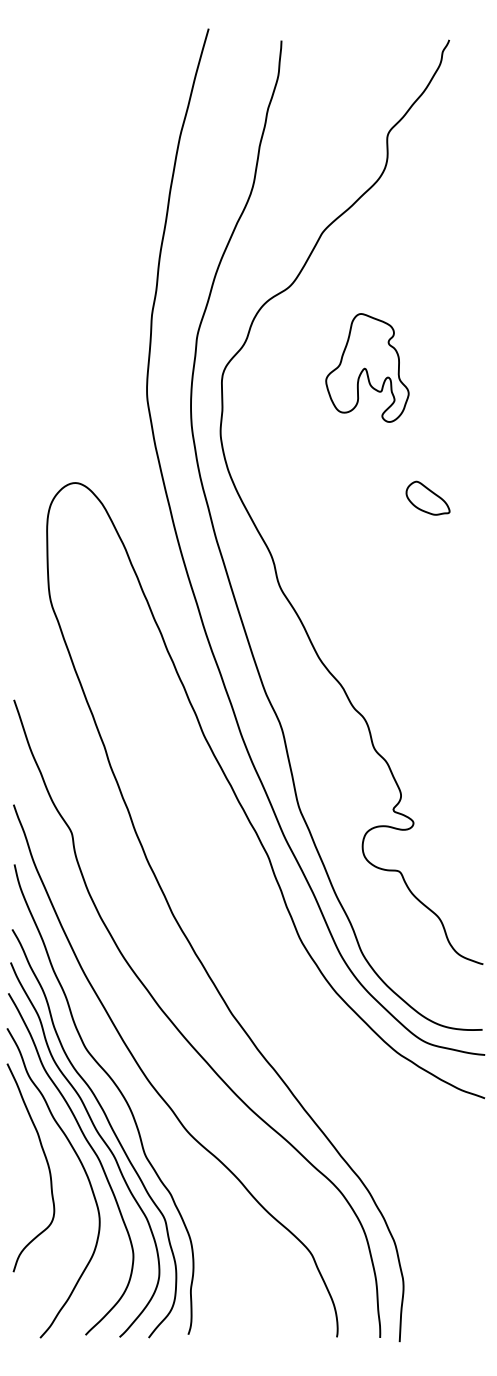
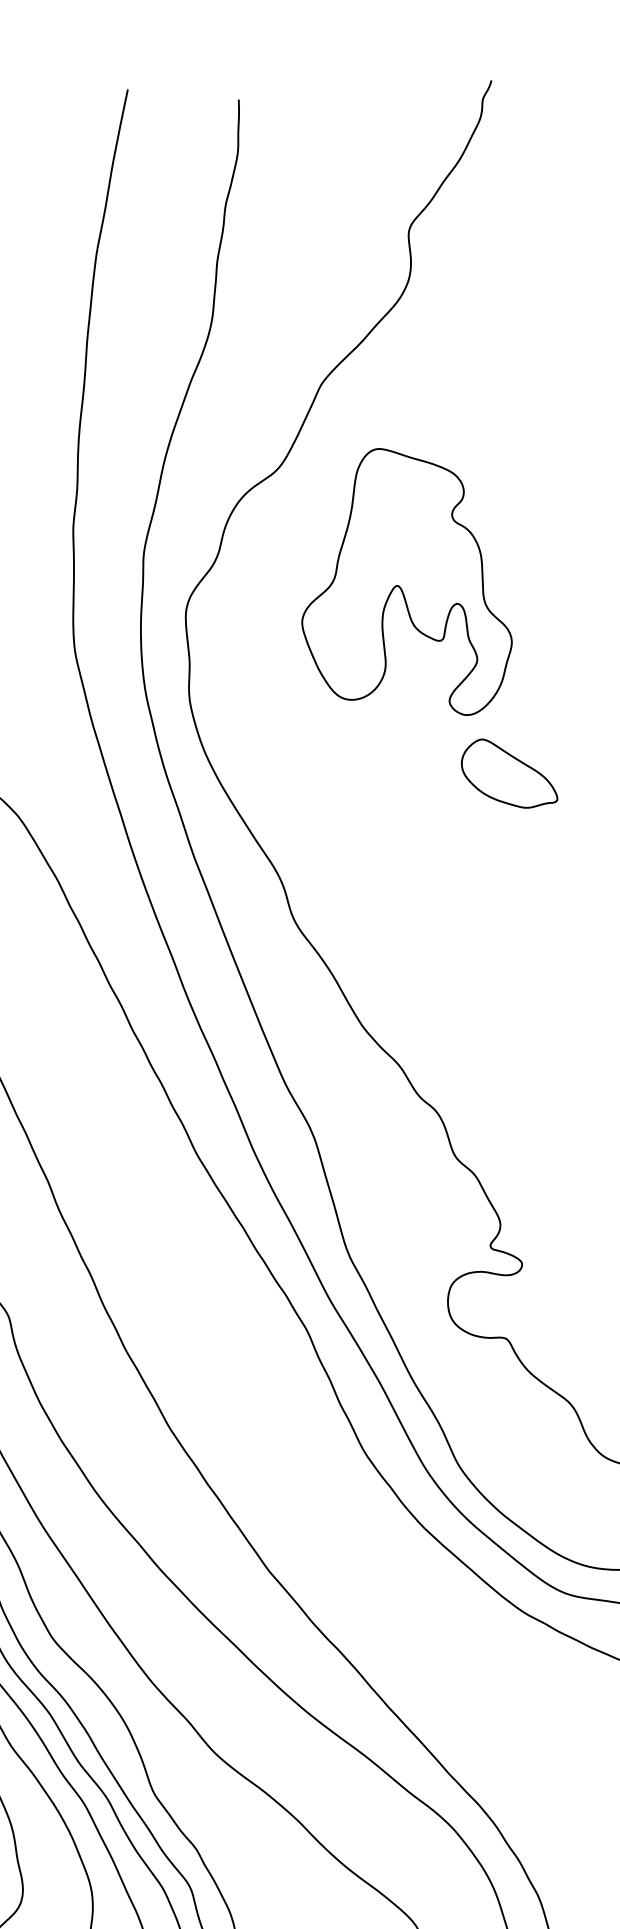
part: (367, 367) -> (403, 582), size x1.67
part: (427, 497) -> (508, 772), size x1.43

